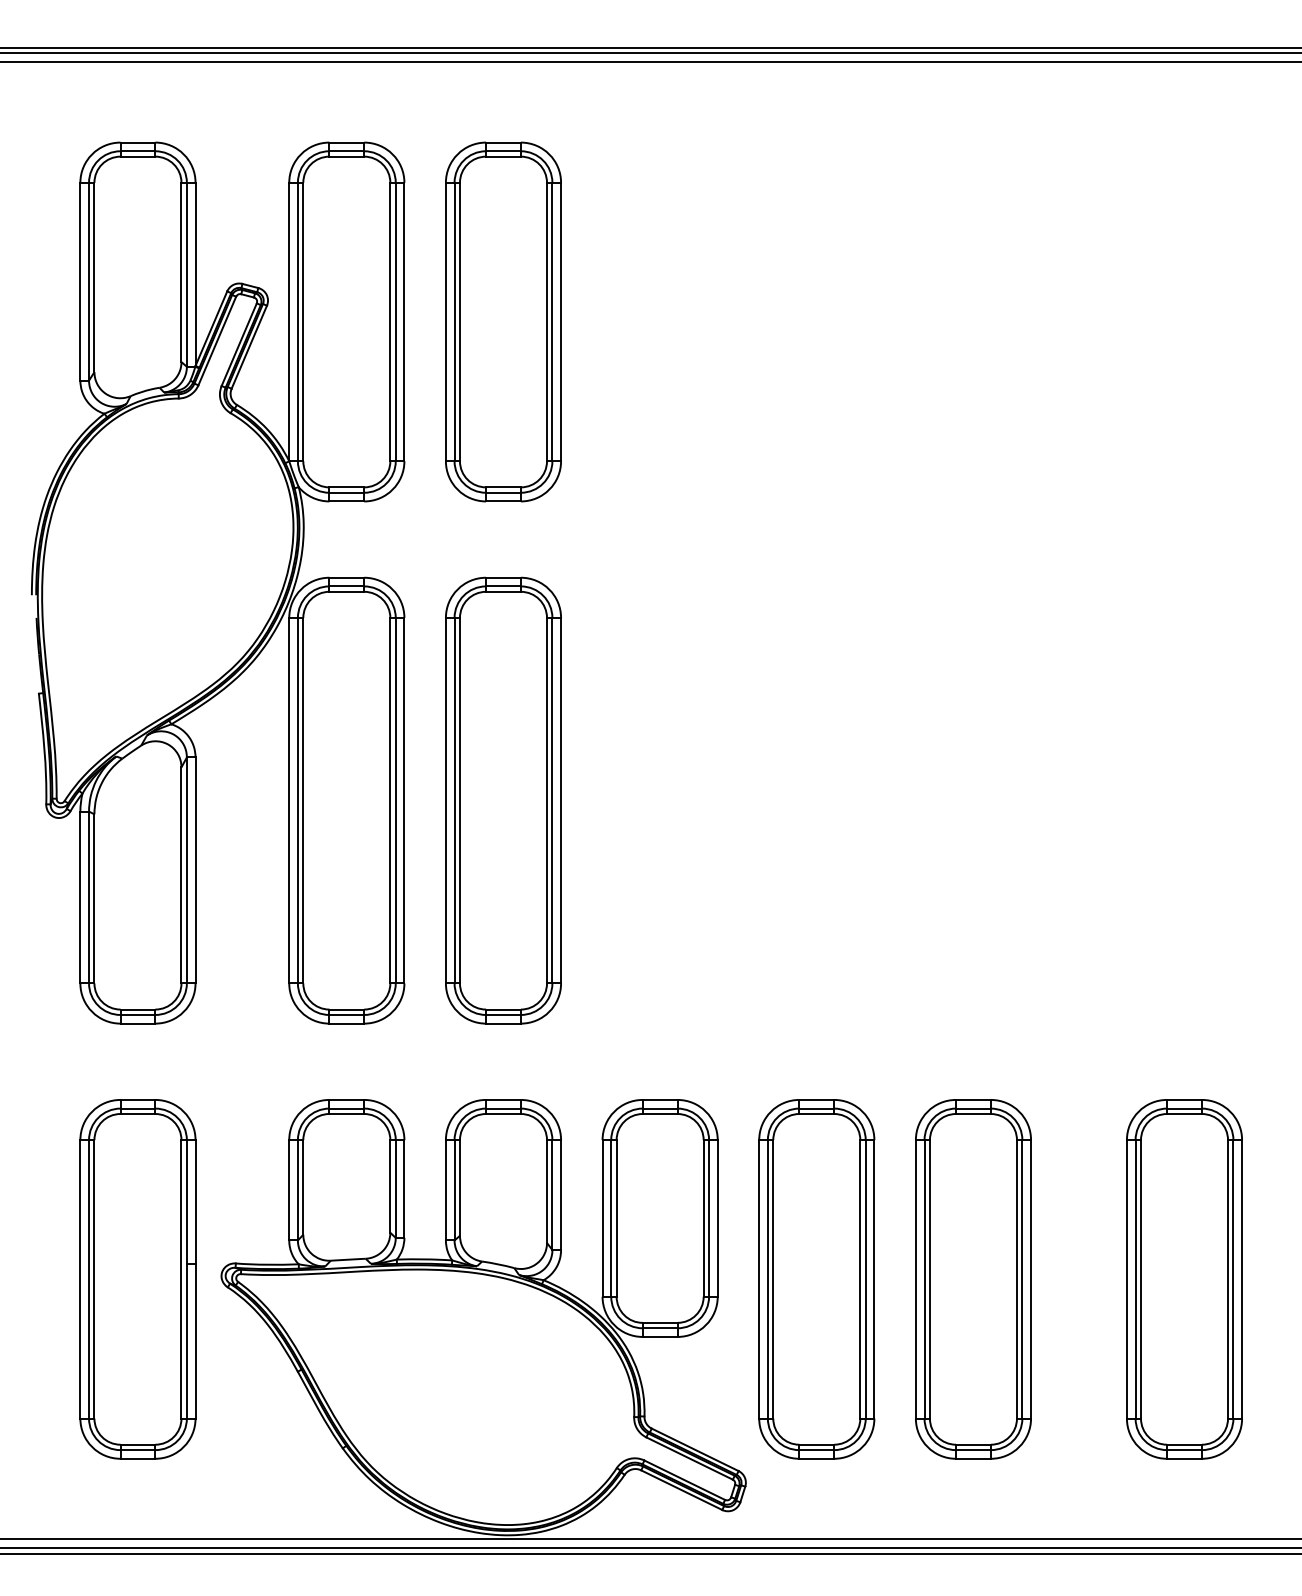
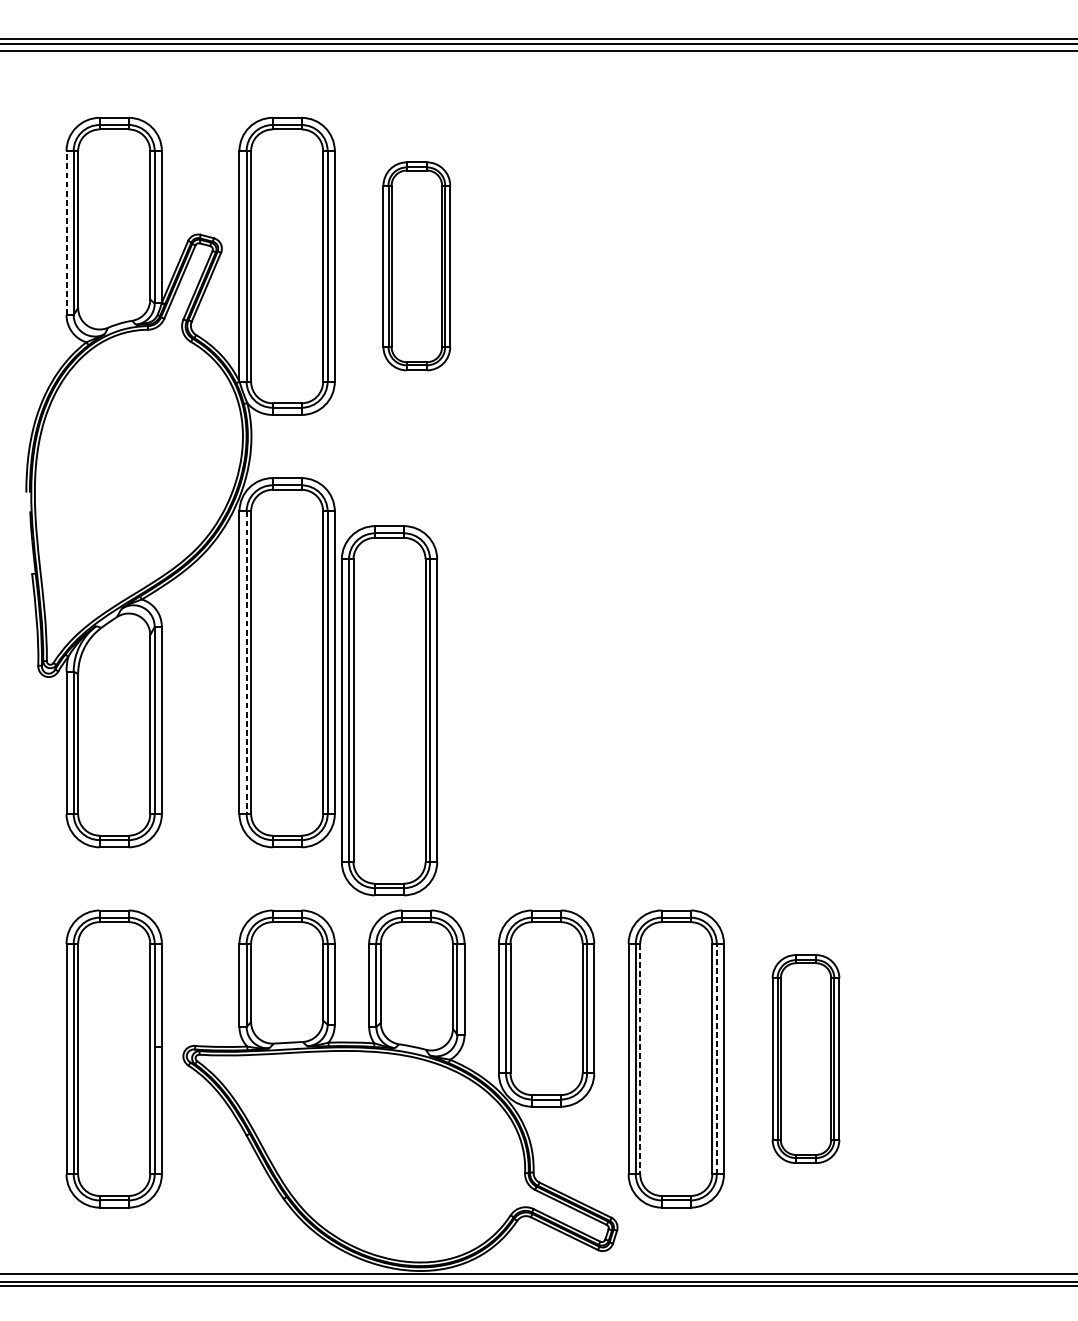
line: (80, 281) -> (66, 232), solid -> dashed
part: (503, 321) -> (416, 265), size x0.7
line: (297, 800) -> (246, 662), solid -> dashed
part: (503, 800) -> (389, 710), moved
line: (865, 1278) -> (716, 1058), solid -> dashed
line: (773, 1279) -> (640, 1059), solid -> dashed
part: (973, 1279) -> (806, 1059), size x0.7
part: (1184, 1279) -> (980, 1059), removed

